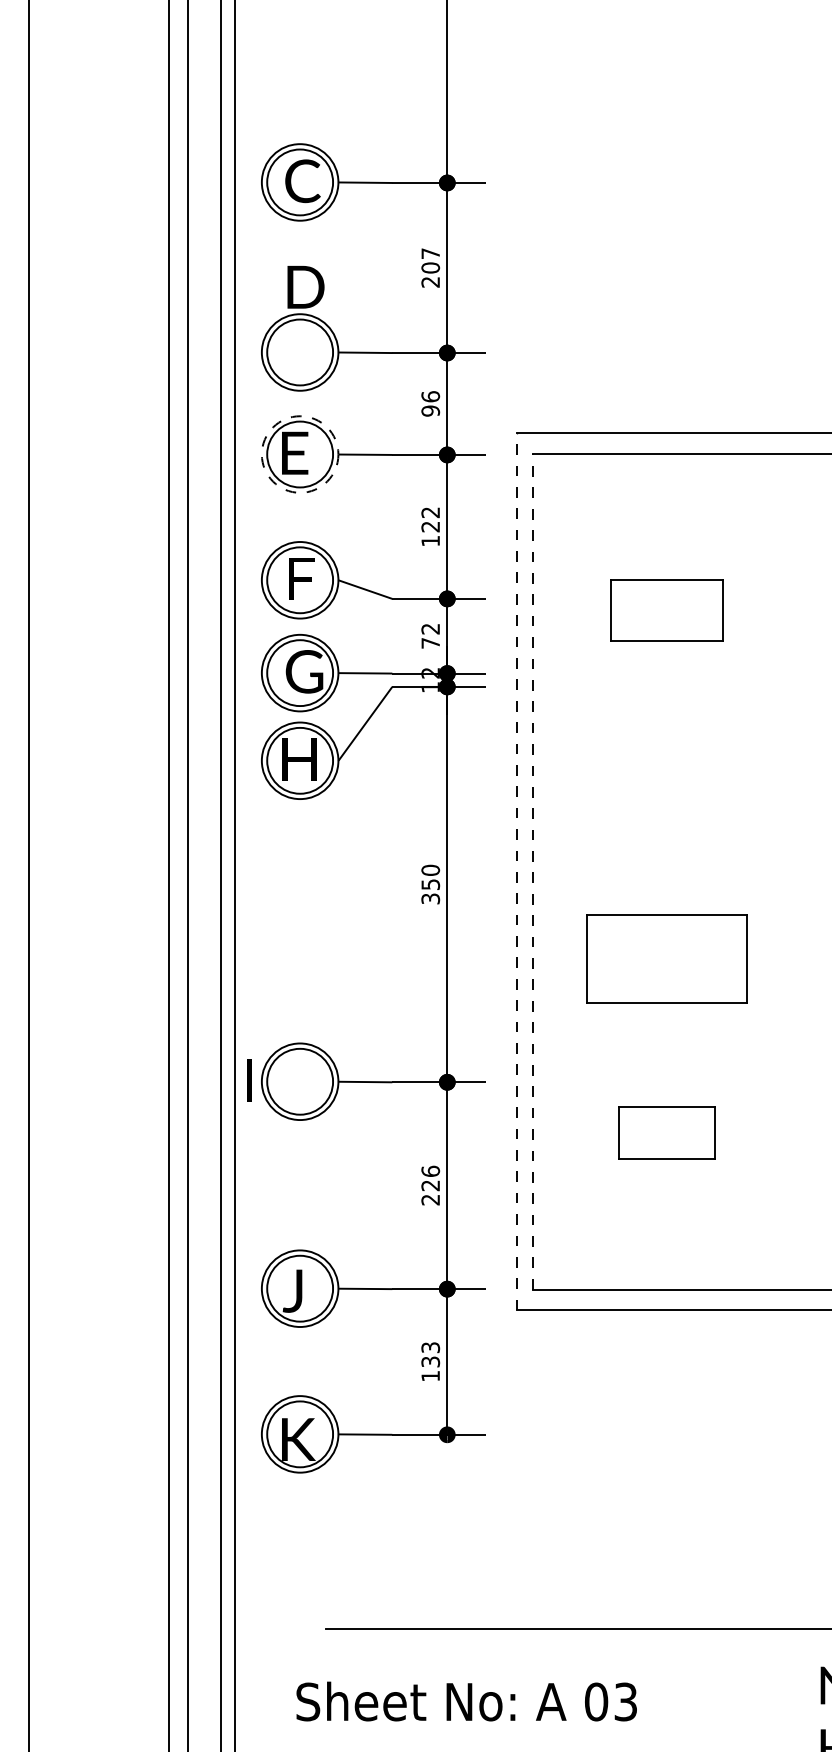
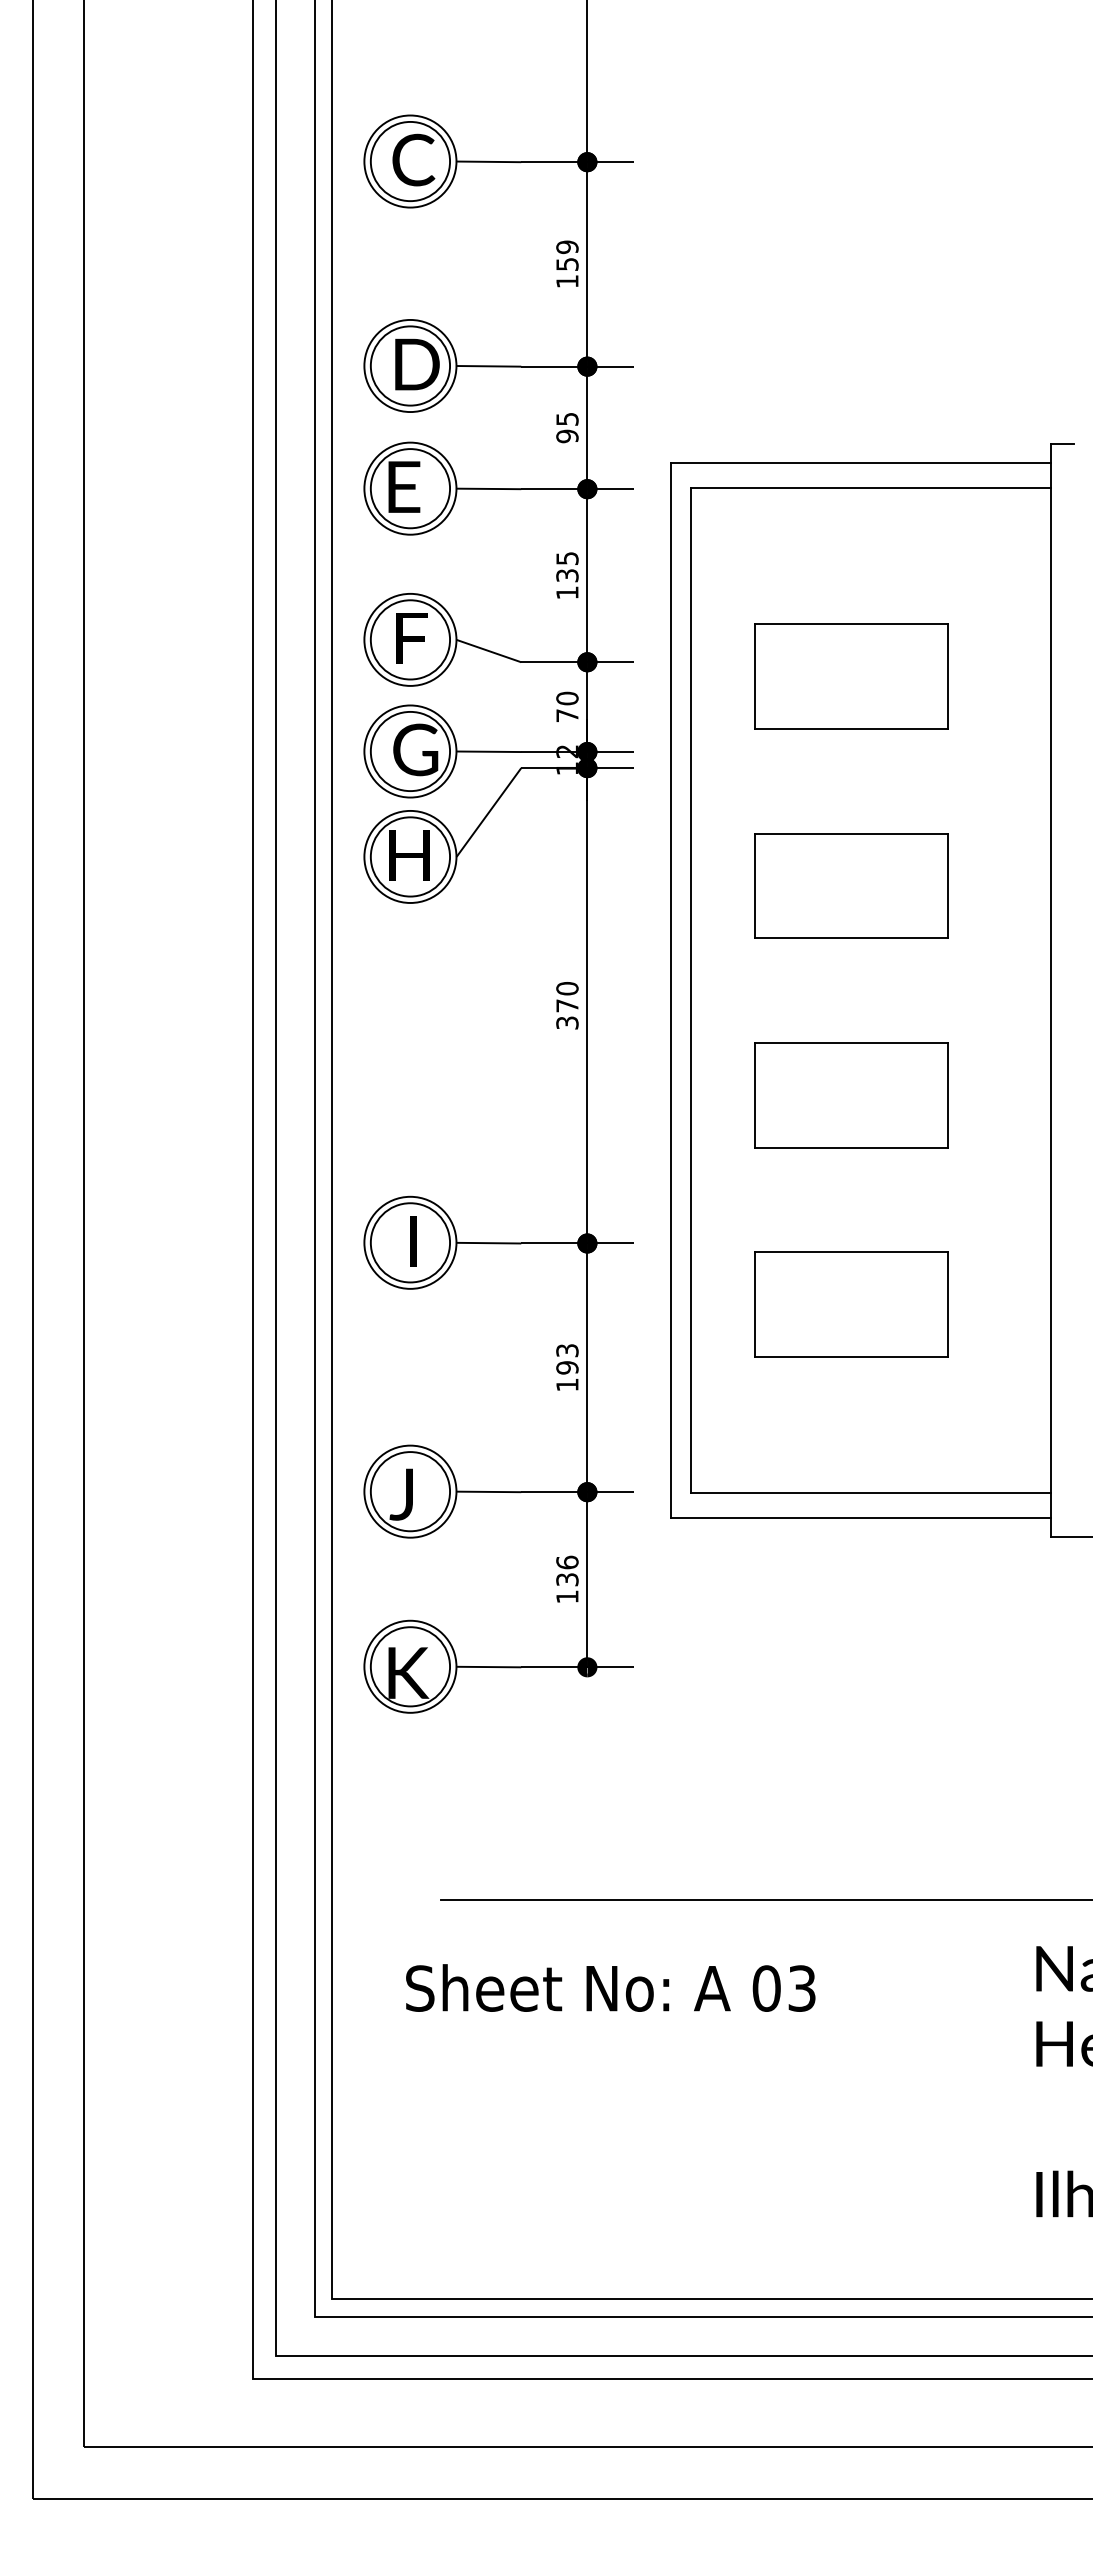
text: (430, 268) -> (567, 264), 207 -> 159
text: (306, 287) -> (417, 364), moved
text: (430, 396) -> (567, 418), 96 -> 95
circle: (300, 454) -> (410, 488), dashed -> solid
text: (430, 520) -> (567, 567), 122 -> 135
part: (666, 610) -> (851, 676), size x1.43
text: (430, 629) -> (567, 698), 72 -> 70
part: (666, 784) -> (851, 885), added
line: (517, 871) -> (671, 990), dashed -> solid
line: (533, 871) -> (690, 990), dashed -> solid
text: (430, 884) -> (567, 1005), 350 -> 370
text: (249, 1080) -> (413, 1241), moved
part: (666, 1133) -> (851, 1304), size x1.67
text: (430, 1185) -> (567, 1367), 226 -> 193
text: (430, 1347) -> (567, 1562), 133 -> 136

